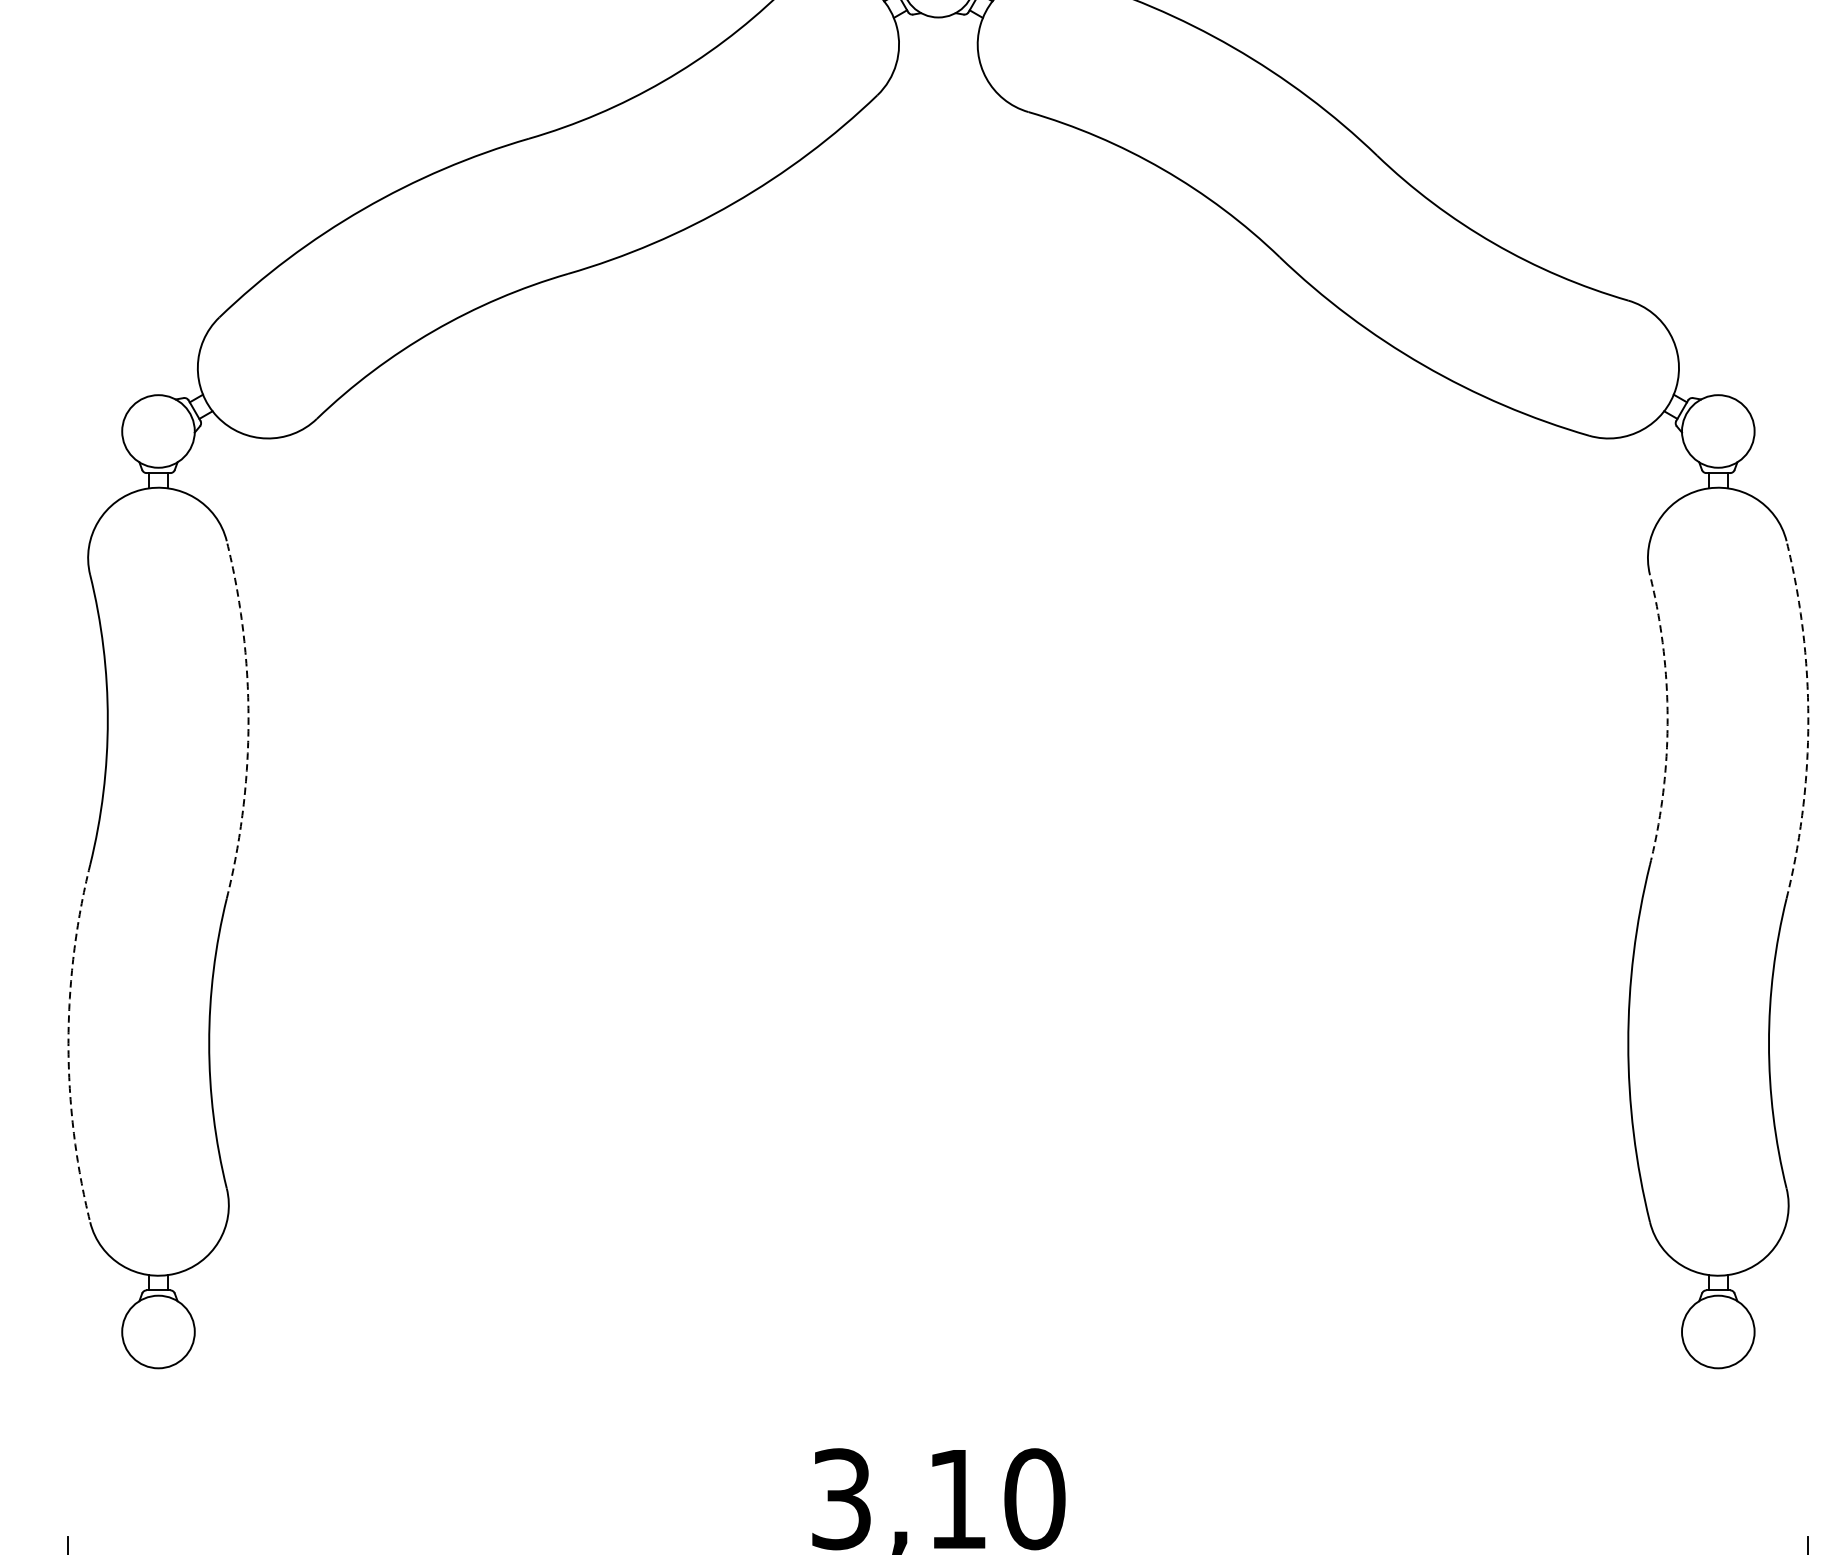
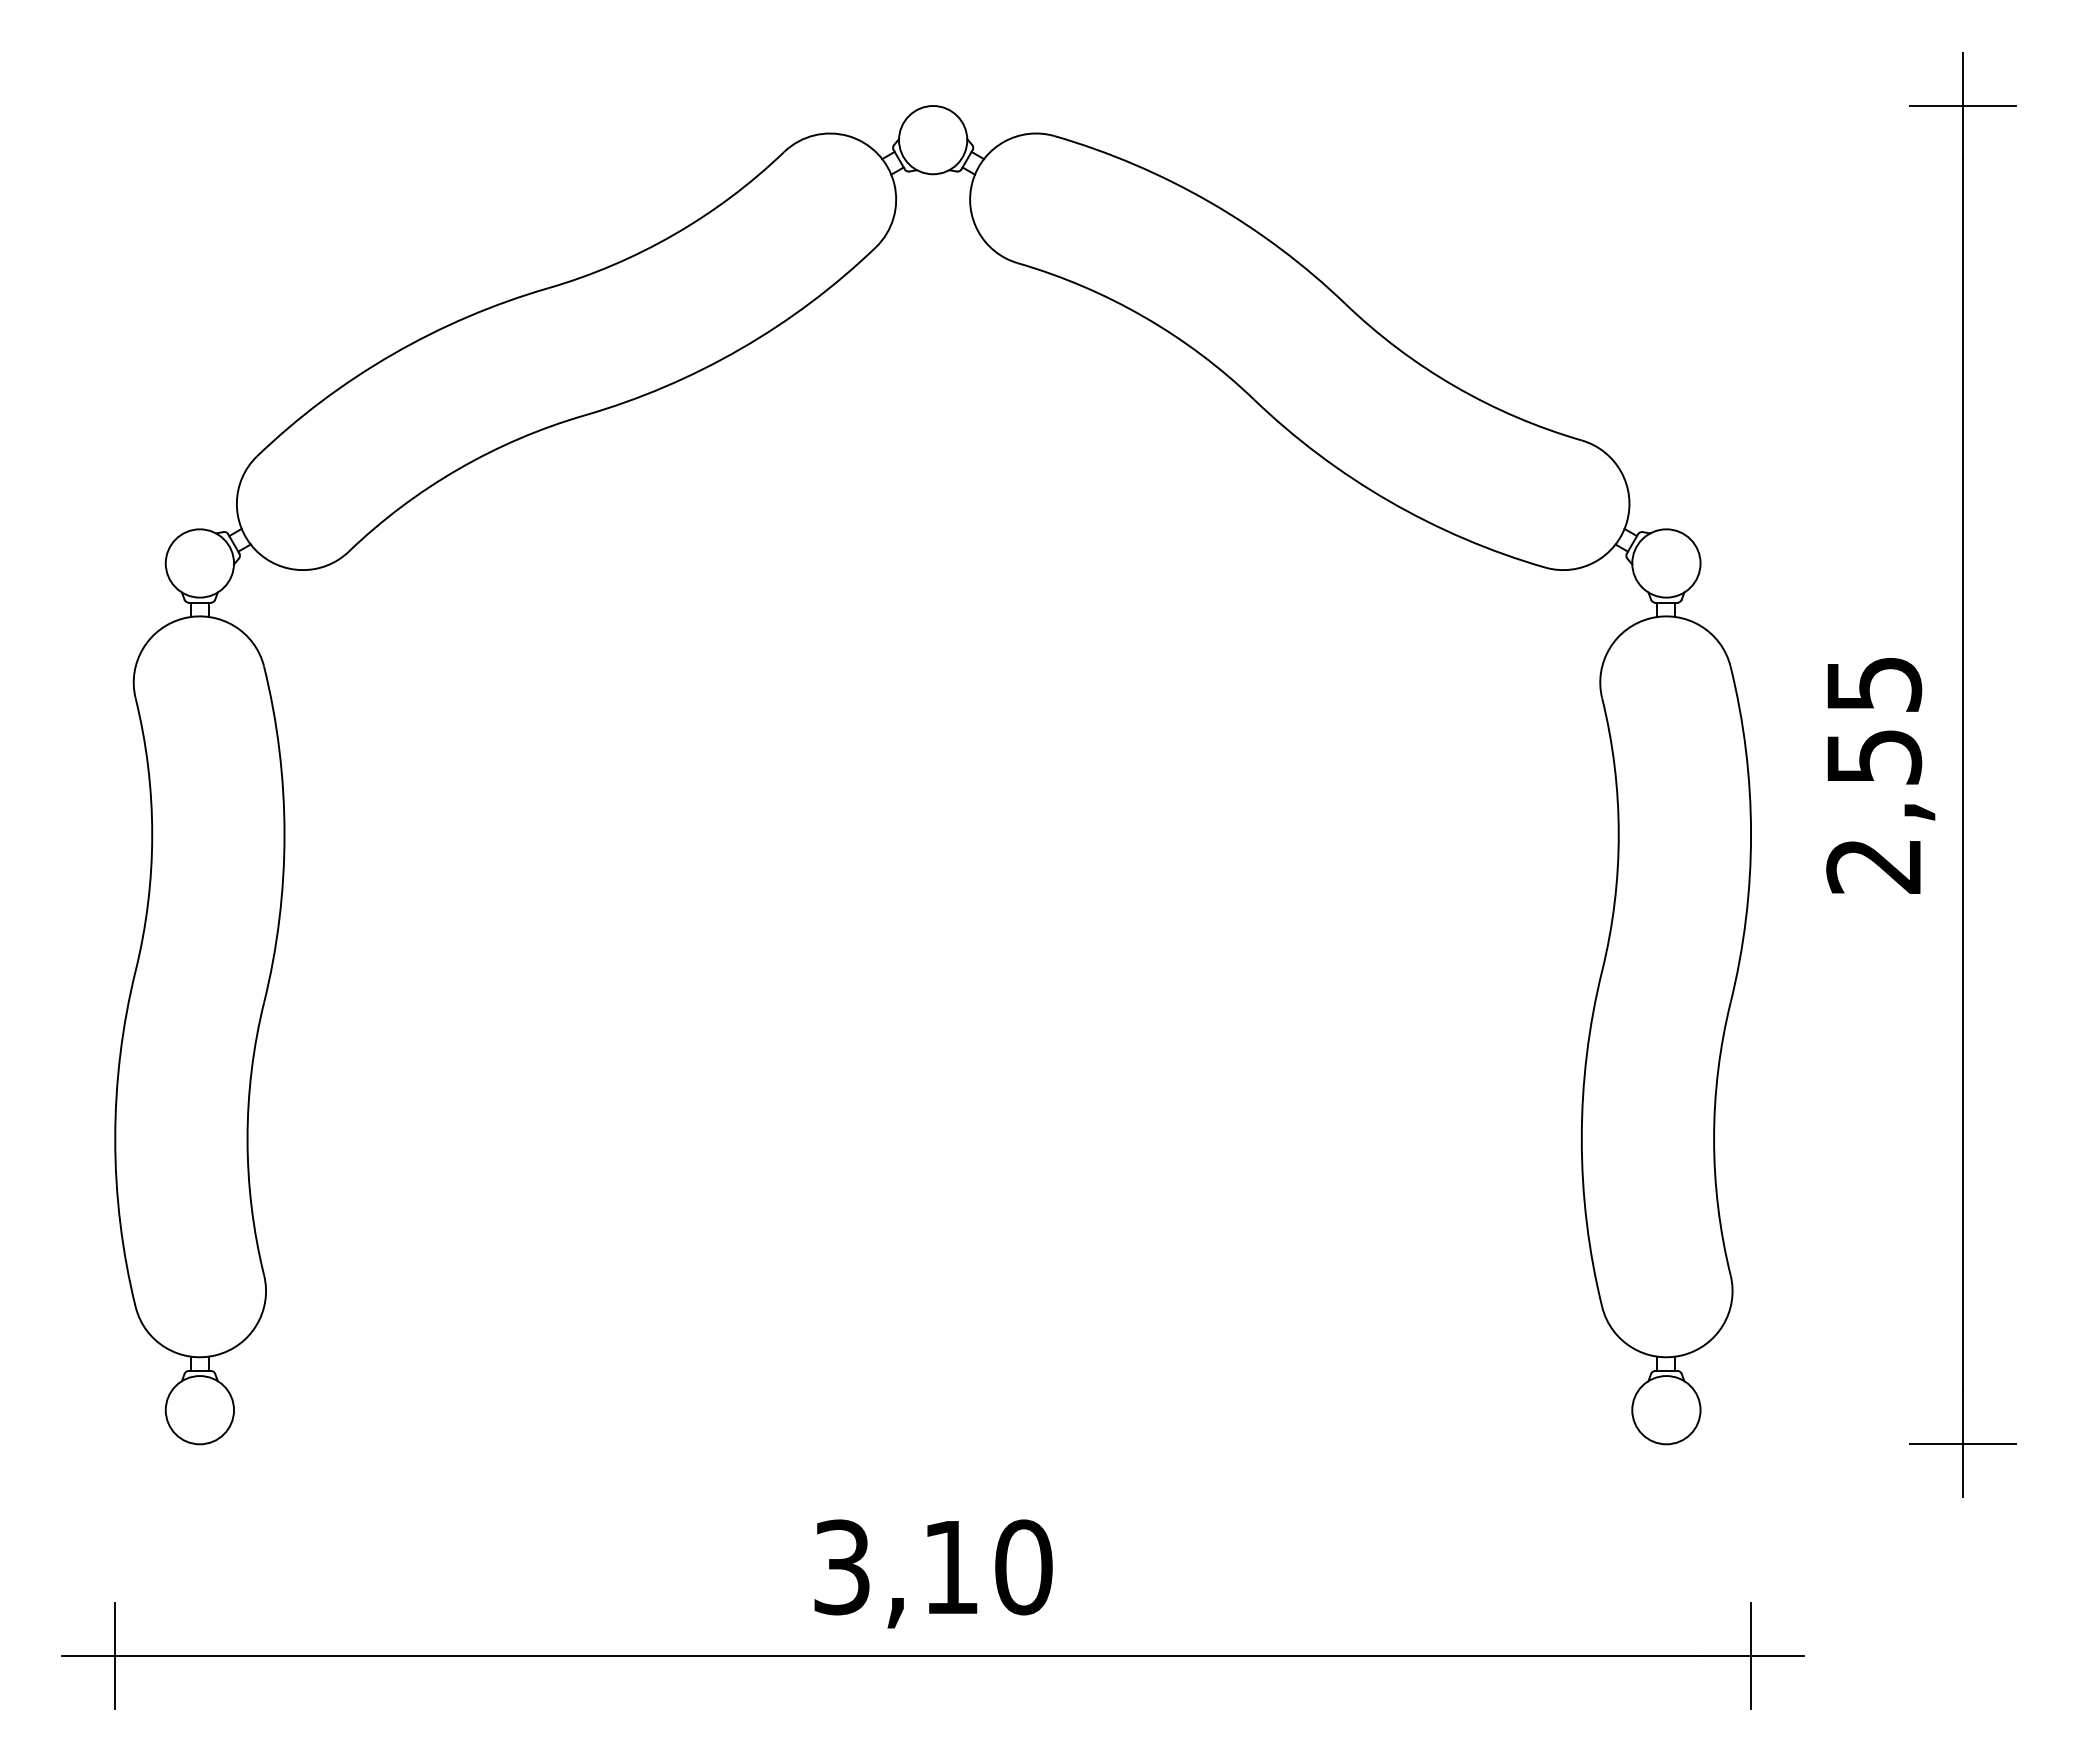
arc: (248, 719) -> (284, 834), dashed -> solid
arc: (1667, 719) -> (1618, 834), dashed -> solid
arc: (1808, 719) -> (1751, 834), dashed -> solid
arc: (68, 1043) -> (115, 1138), dashed -> solid

